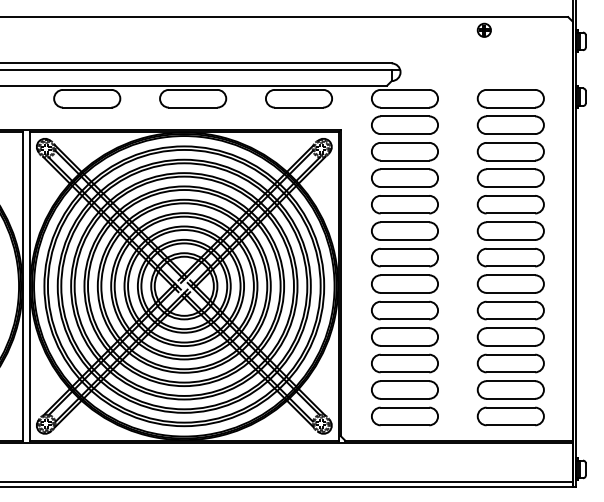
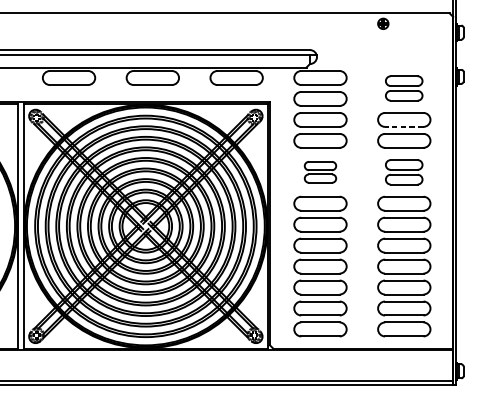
part: (510, 111) -> (404, 88), size x0.7
line: (510, 160) -> (404, 126), solid -> dashed
part: (404, 217) -> (320, 171), size x0.6
part: (510, 217) -> (404, 171), size x0.7

